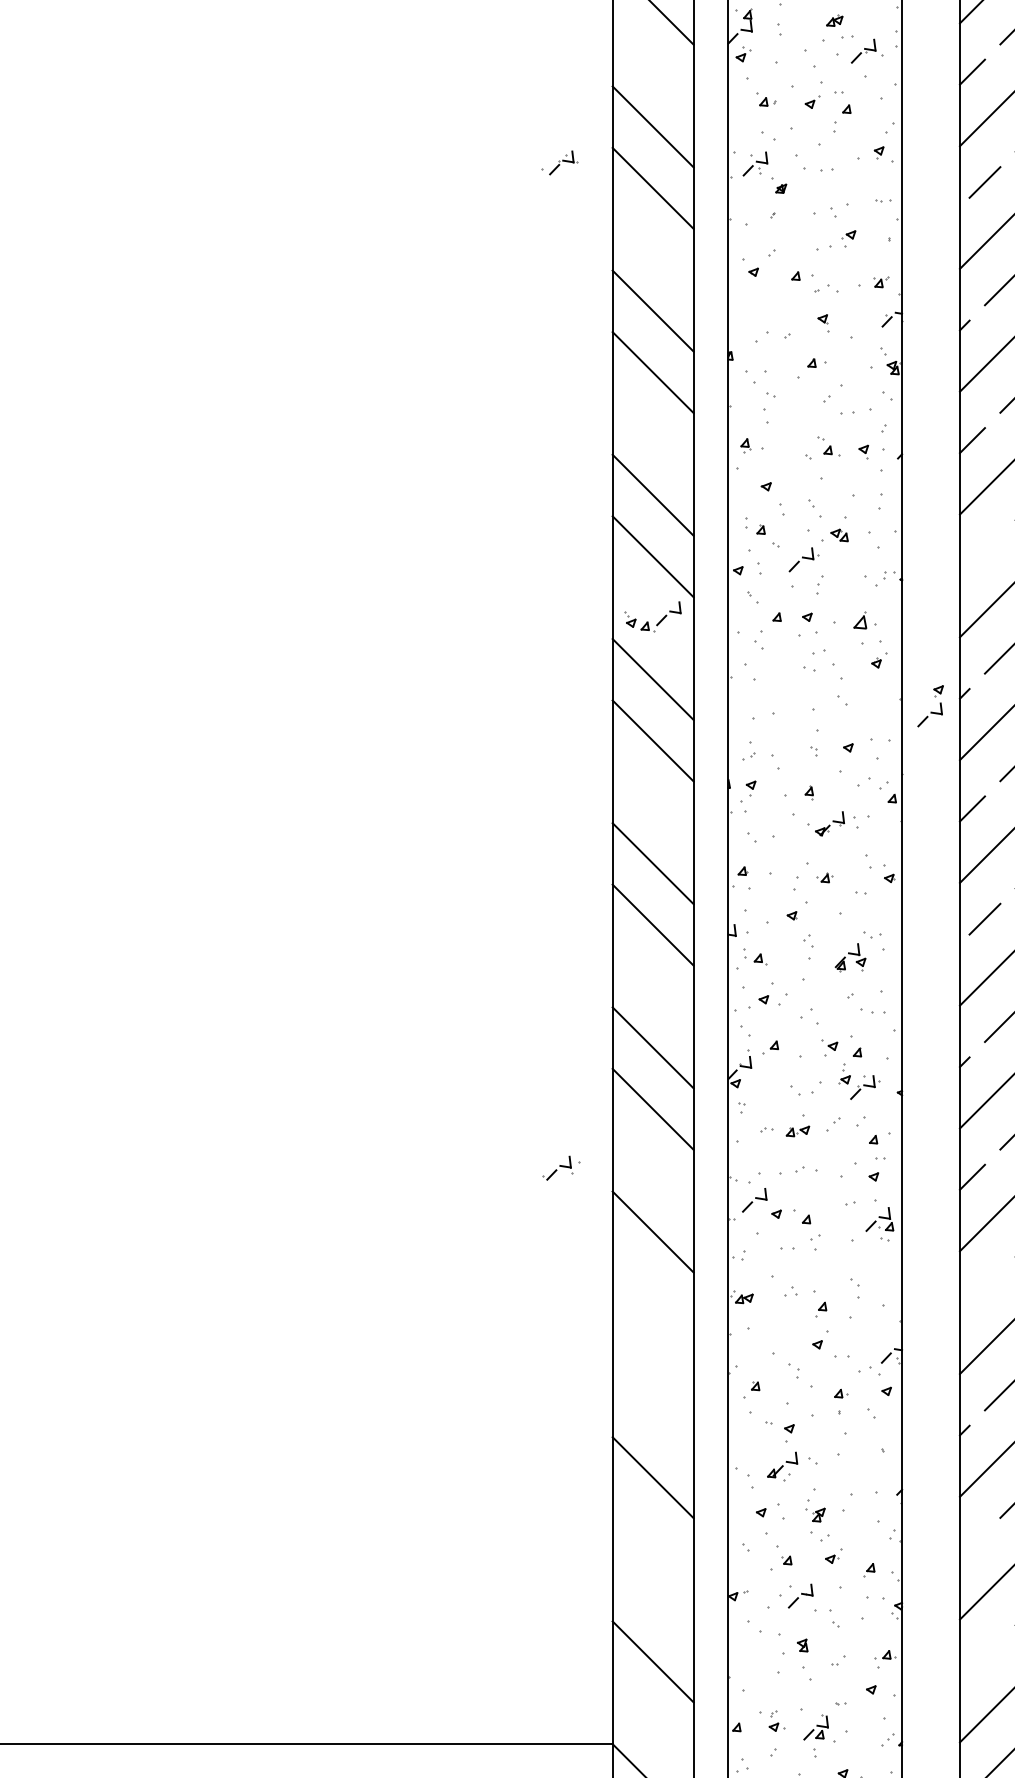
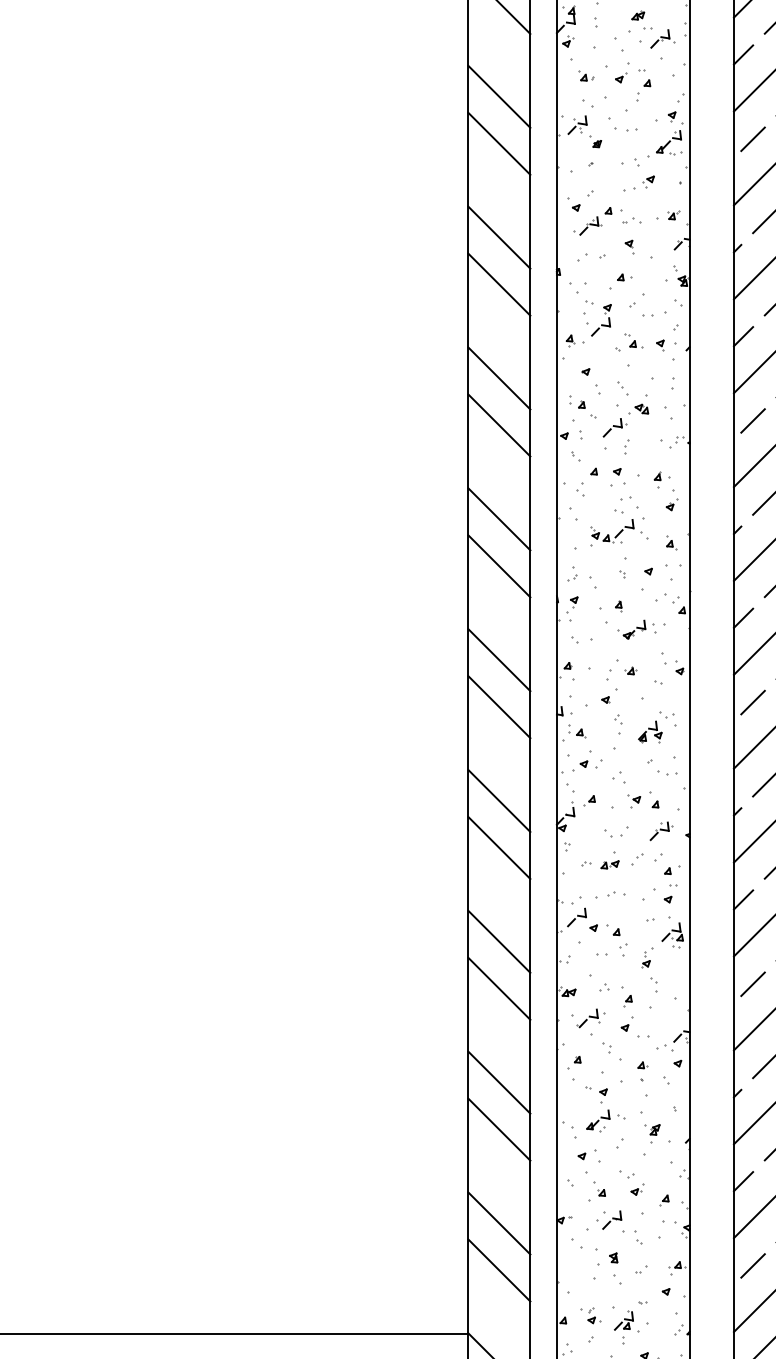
part: (559, 162) -> (587, 225), moved
part: (874, 185) -> (668, 141), added
line: (984, 550) -> (752, 420), added
part: (648, 621) -> (608, 534), moved
part: (859, 627) -> (657, 479), size x0.62
part: (930, 706) -> (601, 320), moved
part: (878, 710) -> (671, 543), added
part: (844, 1073) -> (645, 958), moved
part: (561, 1167) -> (590, 1017), moved
line: (984, 1287) -> (752, 984), added
line: (652, 1293) -> (498, 988), added
line: (652, 1415) -> (498, 1082), added
part: (815, 1514) -> (652, 1129), moved
line: (971, 1545) -> (742, 1181), added
line: (652, 1599) -> (498, 1222), added
line: (984, 1655) -> (752, 1265), added

